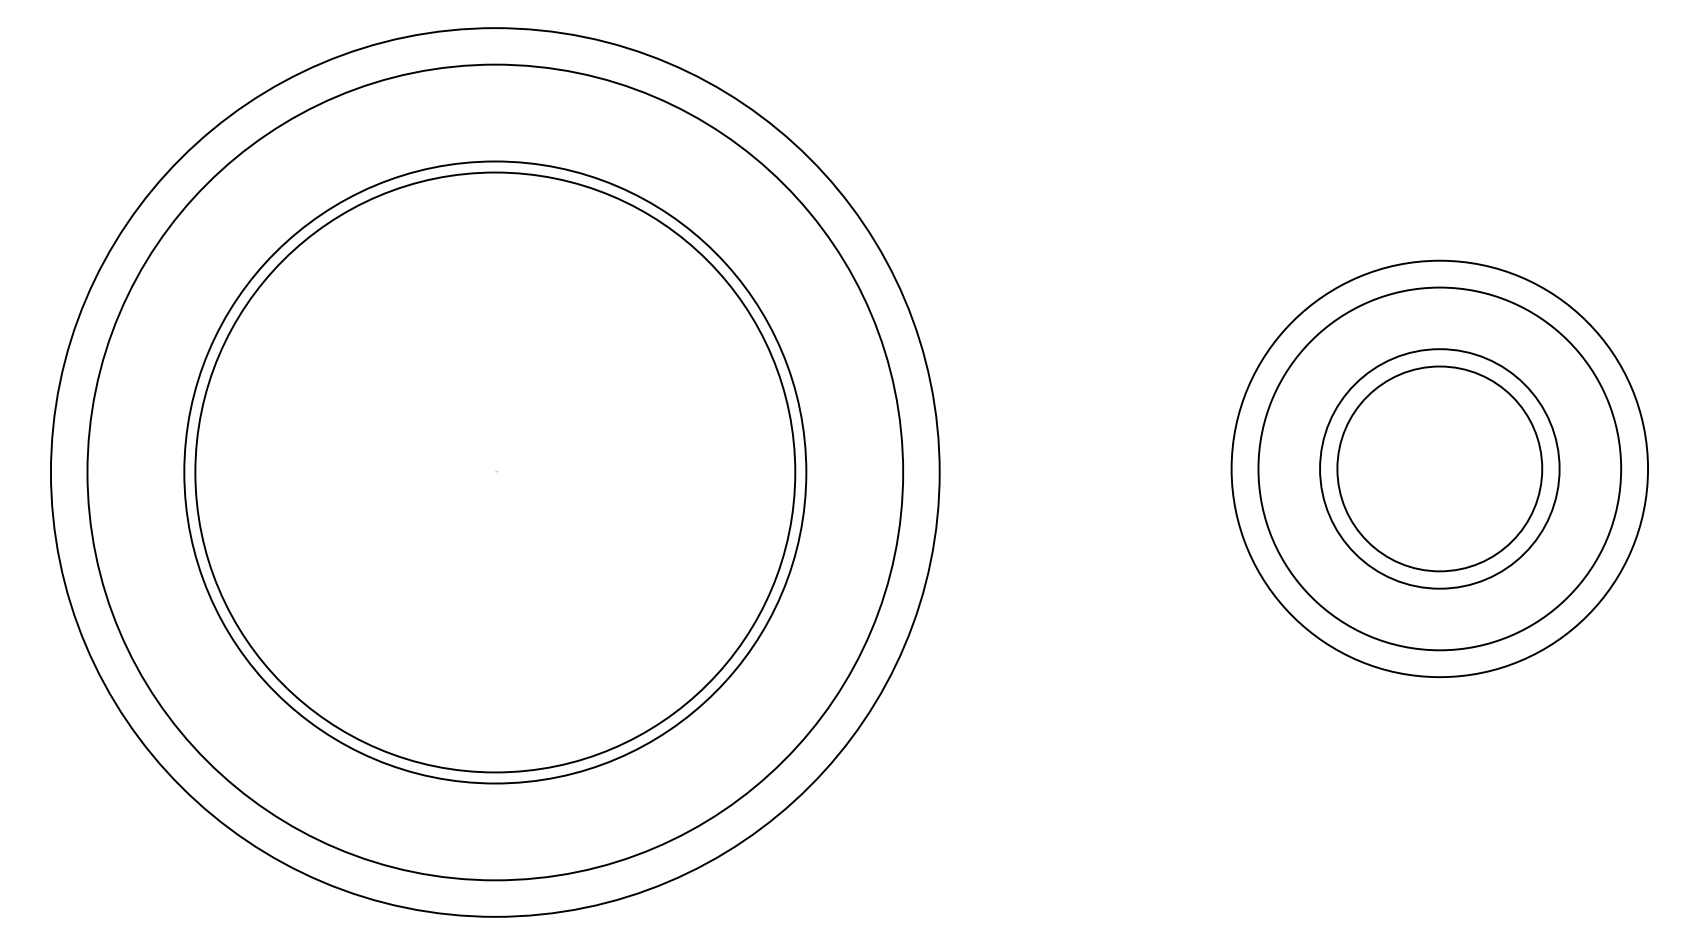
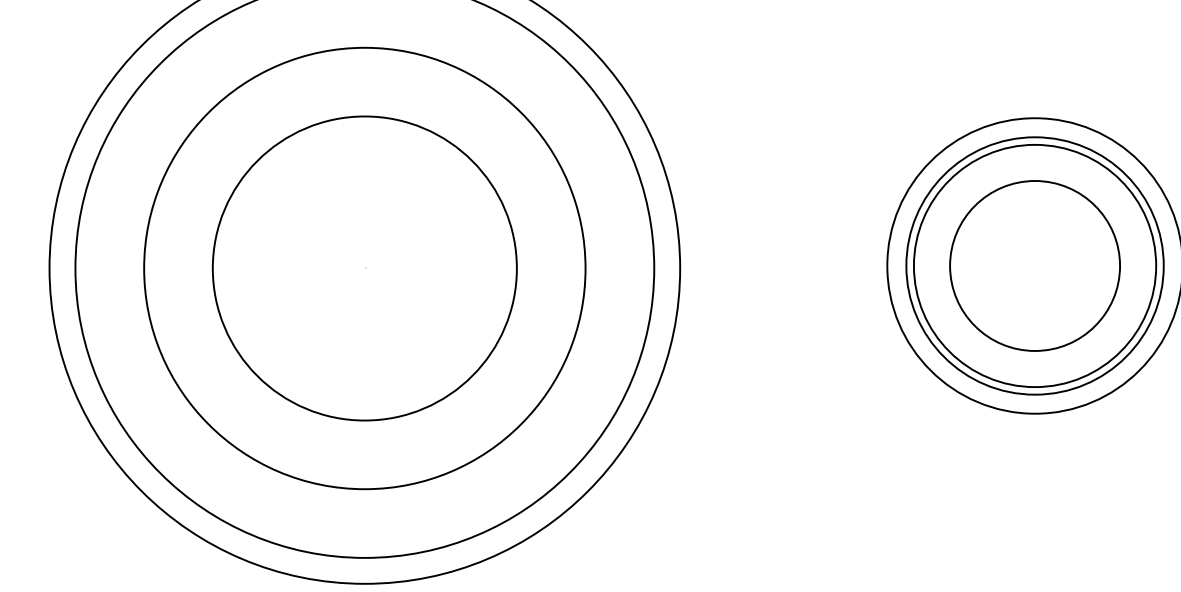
circle: (1439, 468) -> (1034, 265), size x1.67
circle: (495, 472) -> (364, 268), size x0.71

